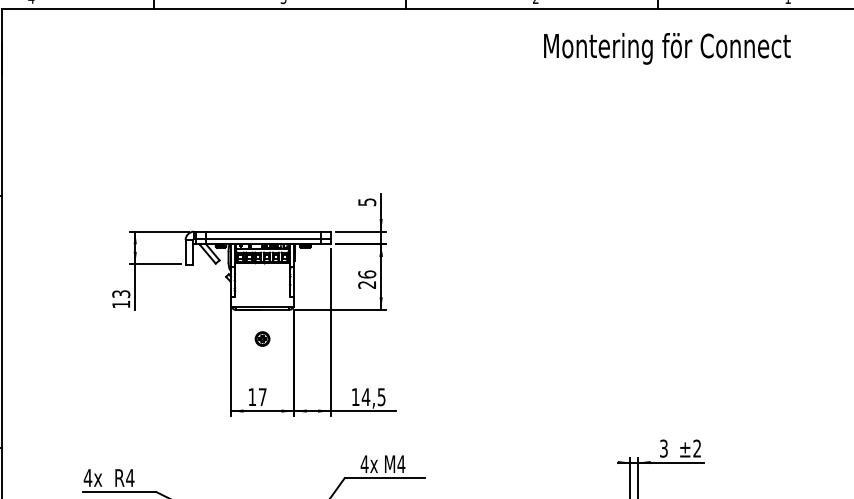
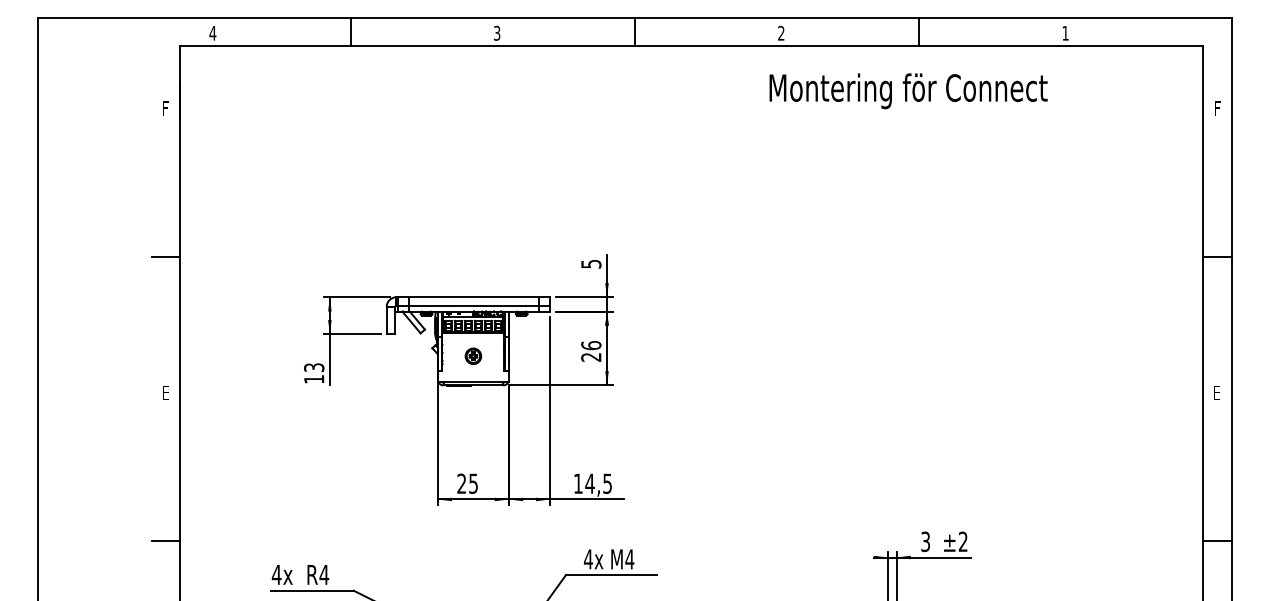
text: (667, 49) -> (908, 91), moved
part: (262, 338) -> (473, 355), moved
text: (257, 396) -> (467, 483), 17 -> 25

